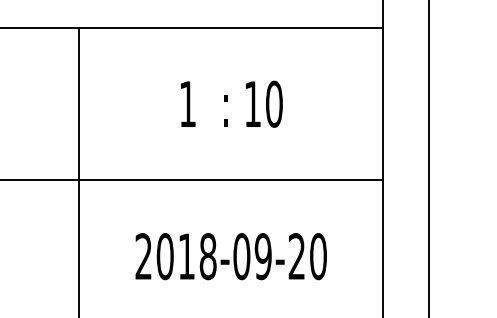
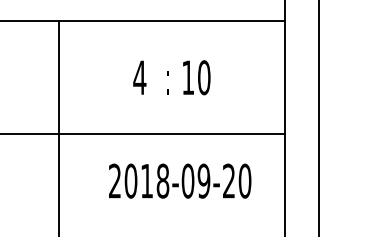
text: (187, 103) -> (139, 77), 1 -> 4
text: (231, 255) -> (180, 180), moved

